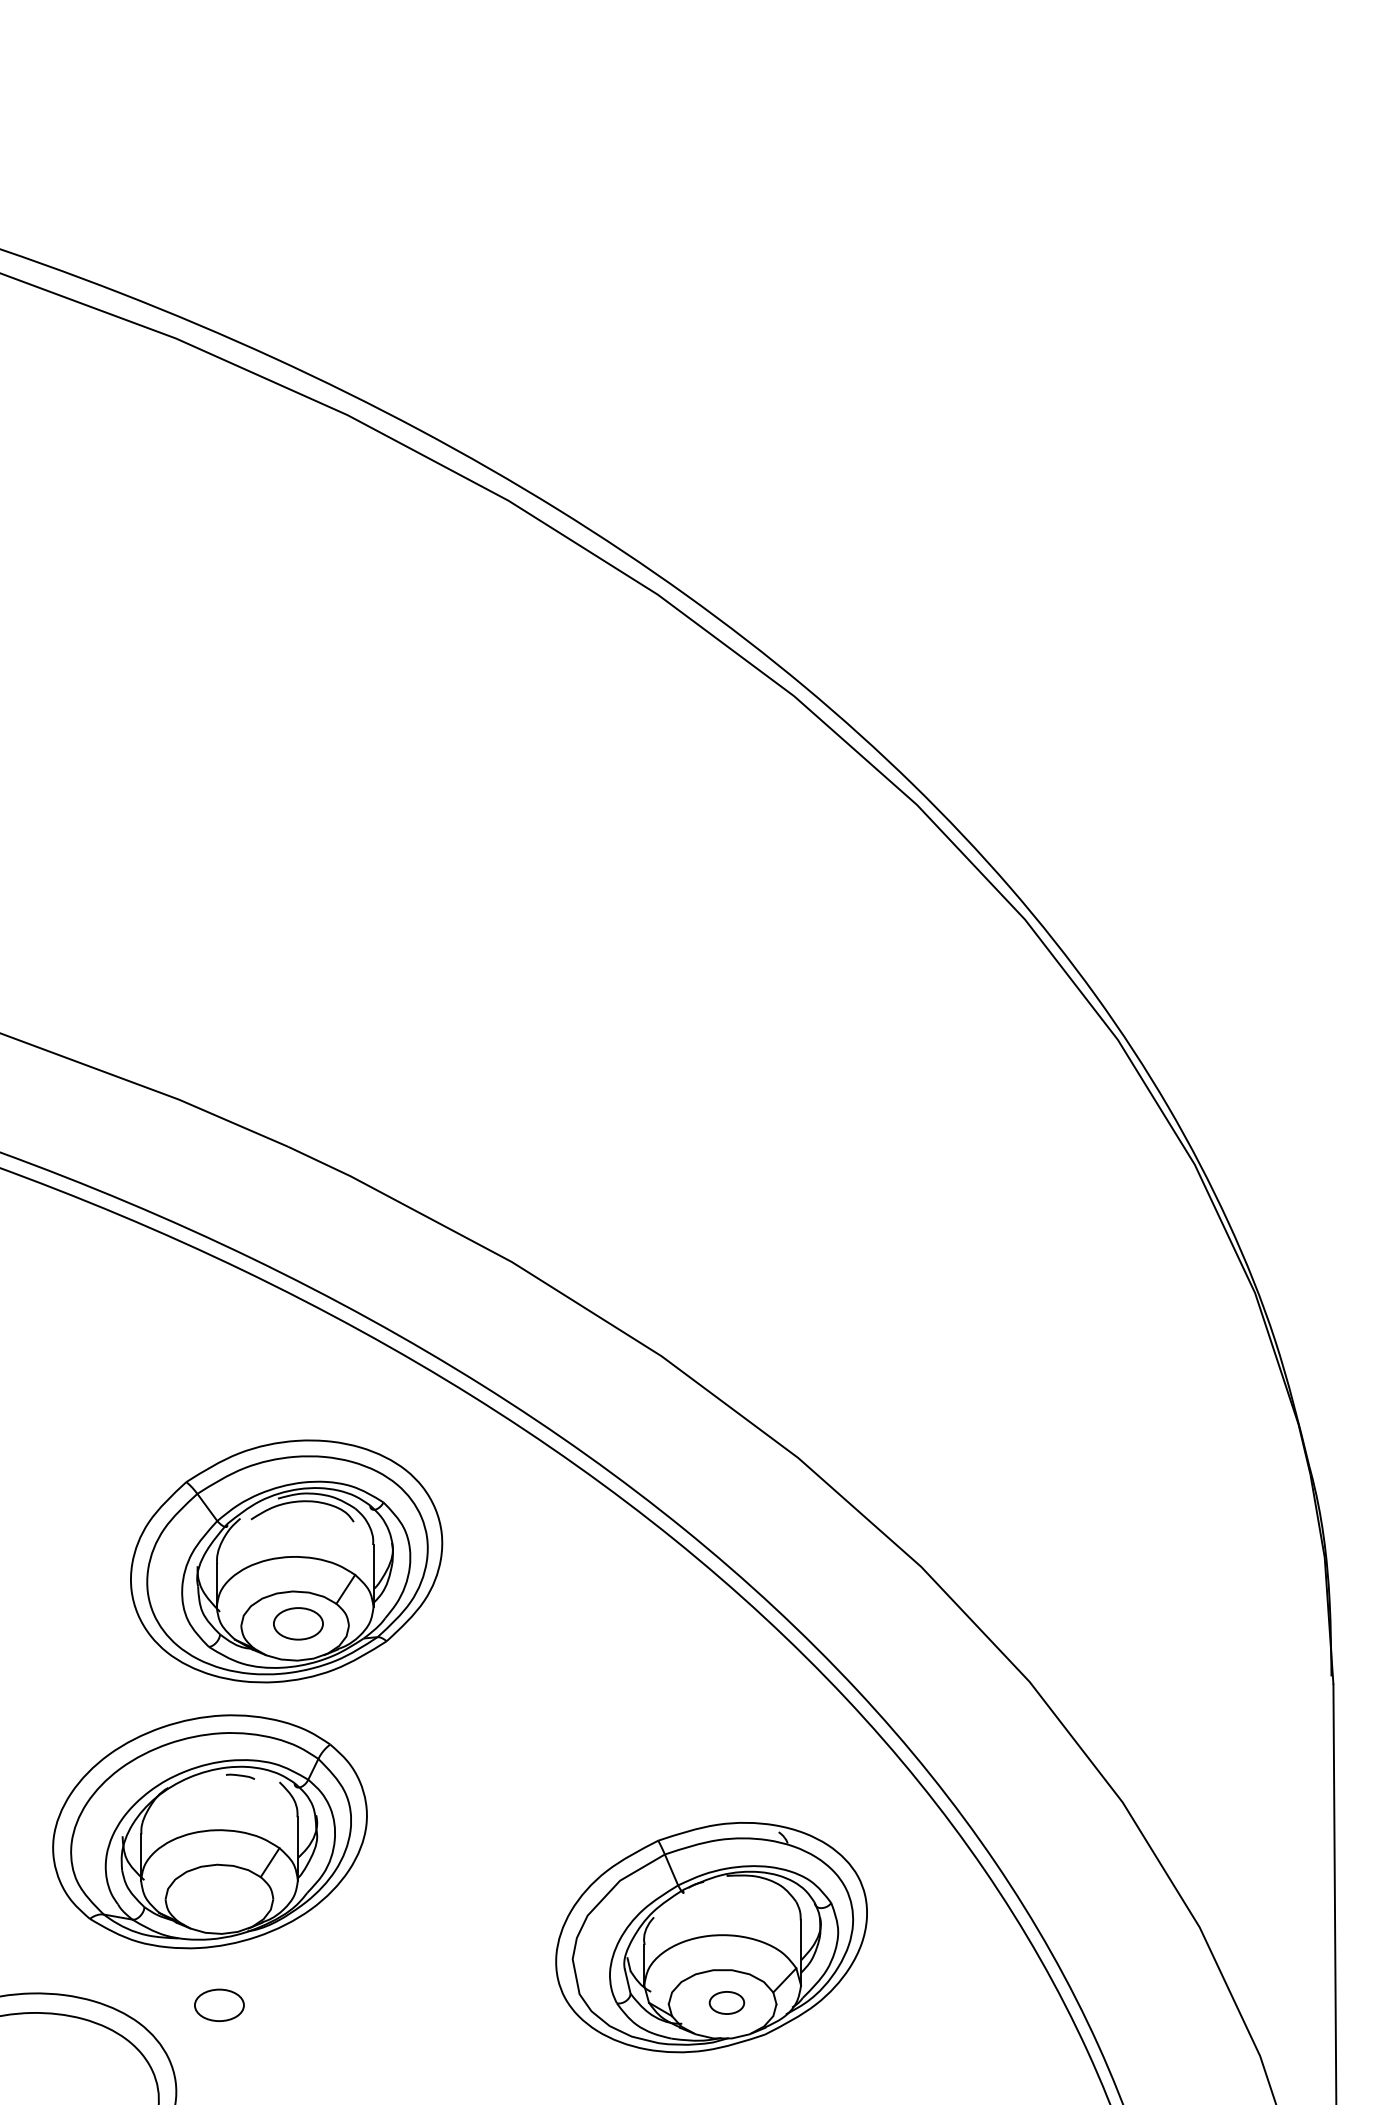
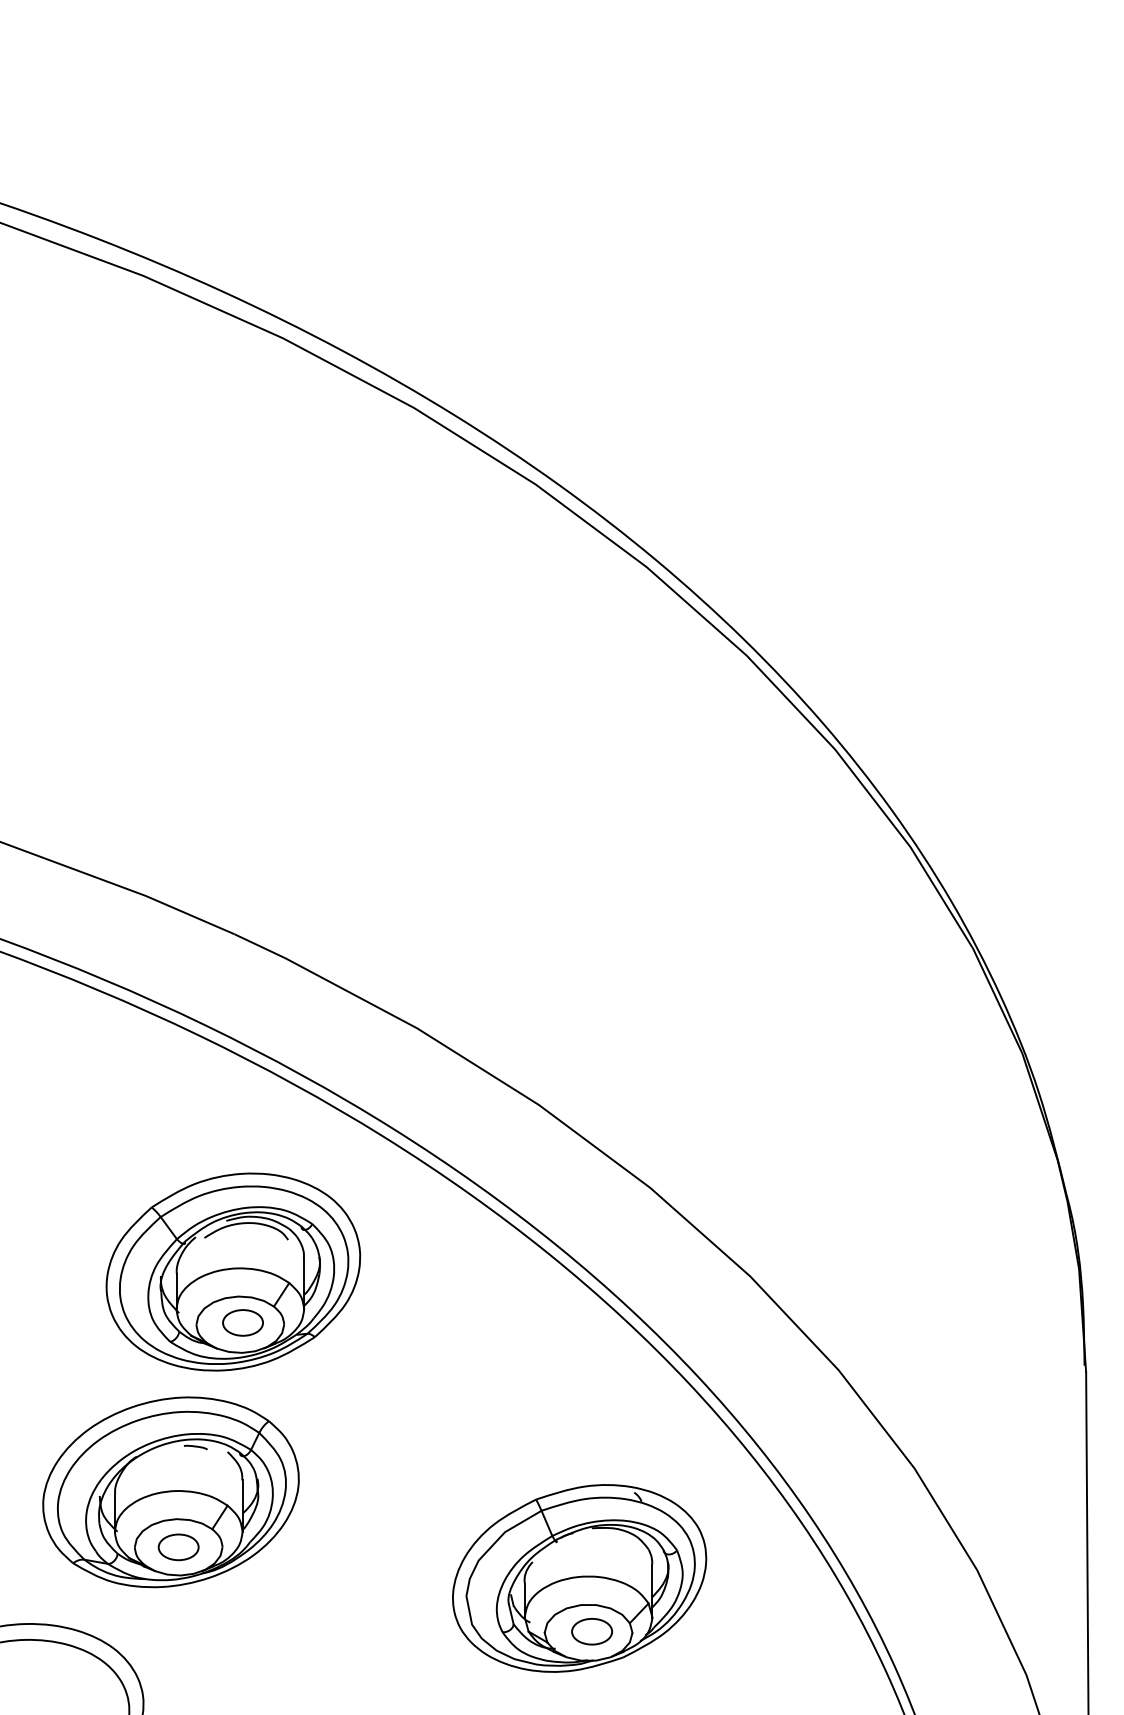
part: (726, 2002) -> (591, 1631), size x1.43
part: (219, 2004) -> (178, 1546), moved

